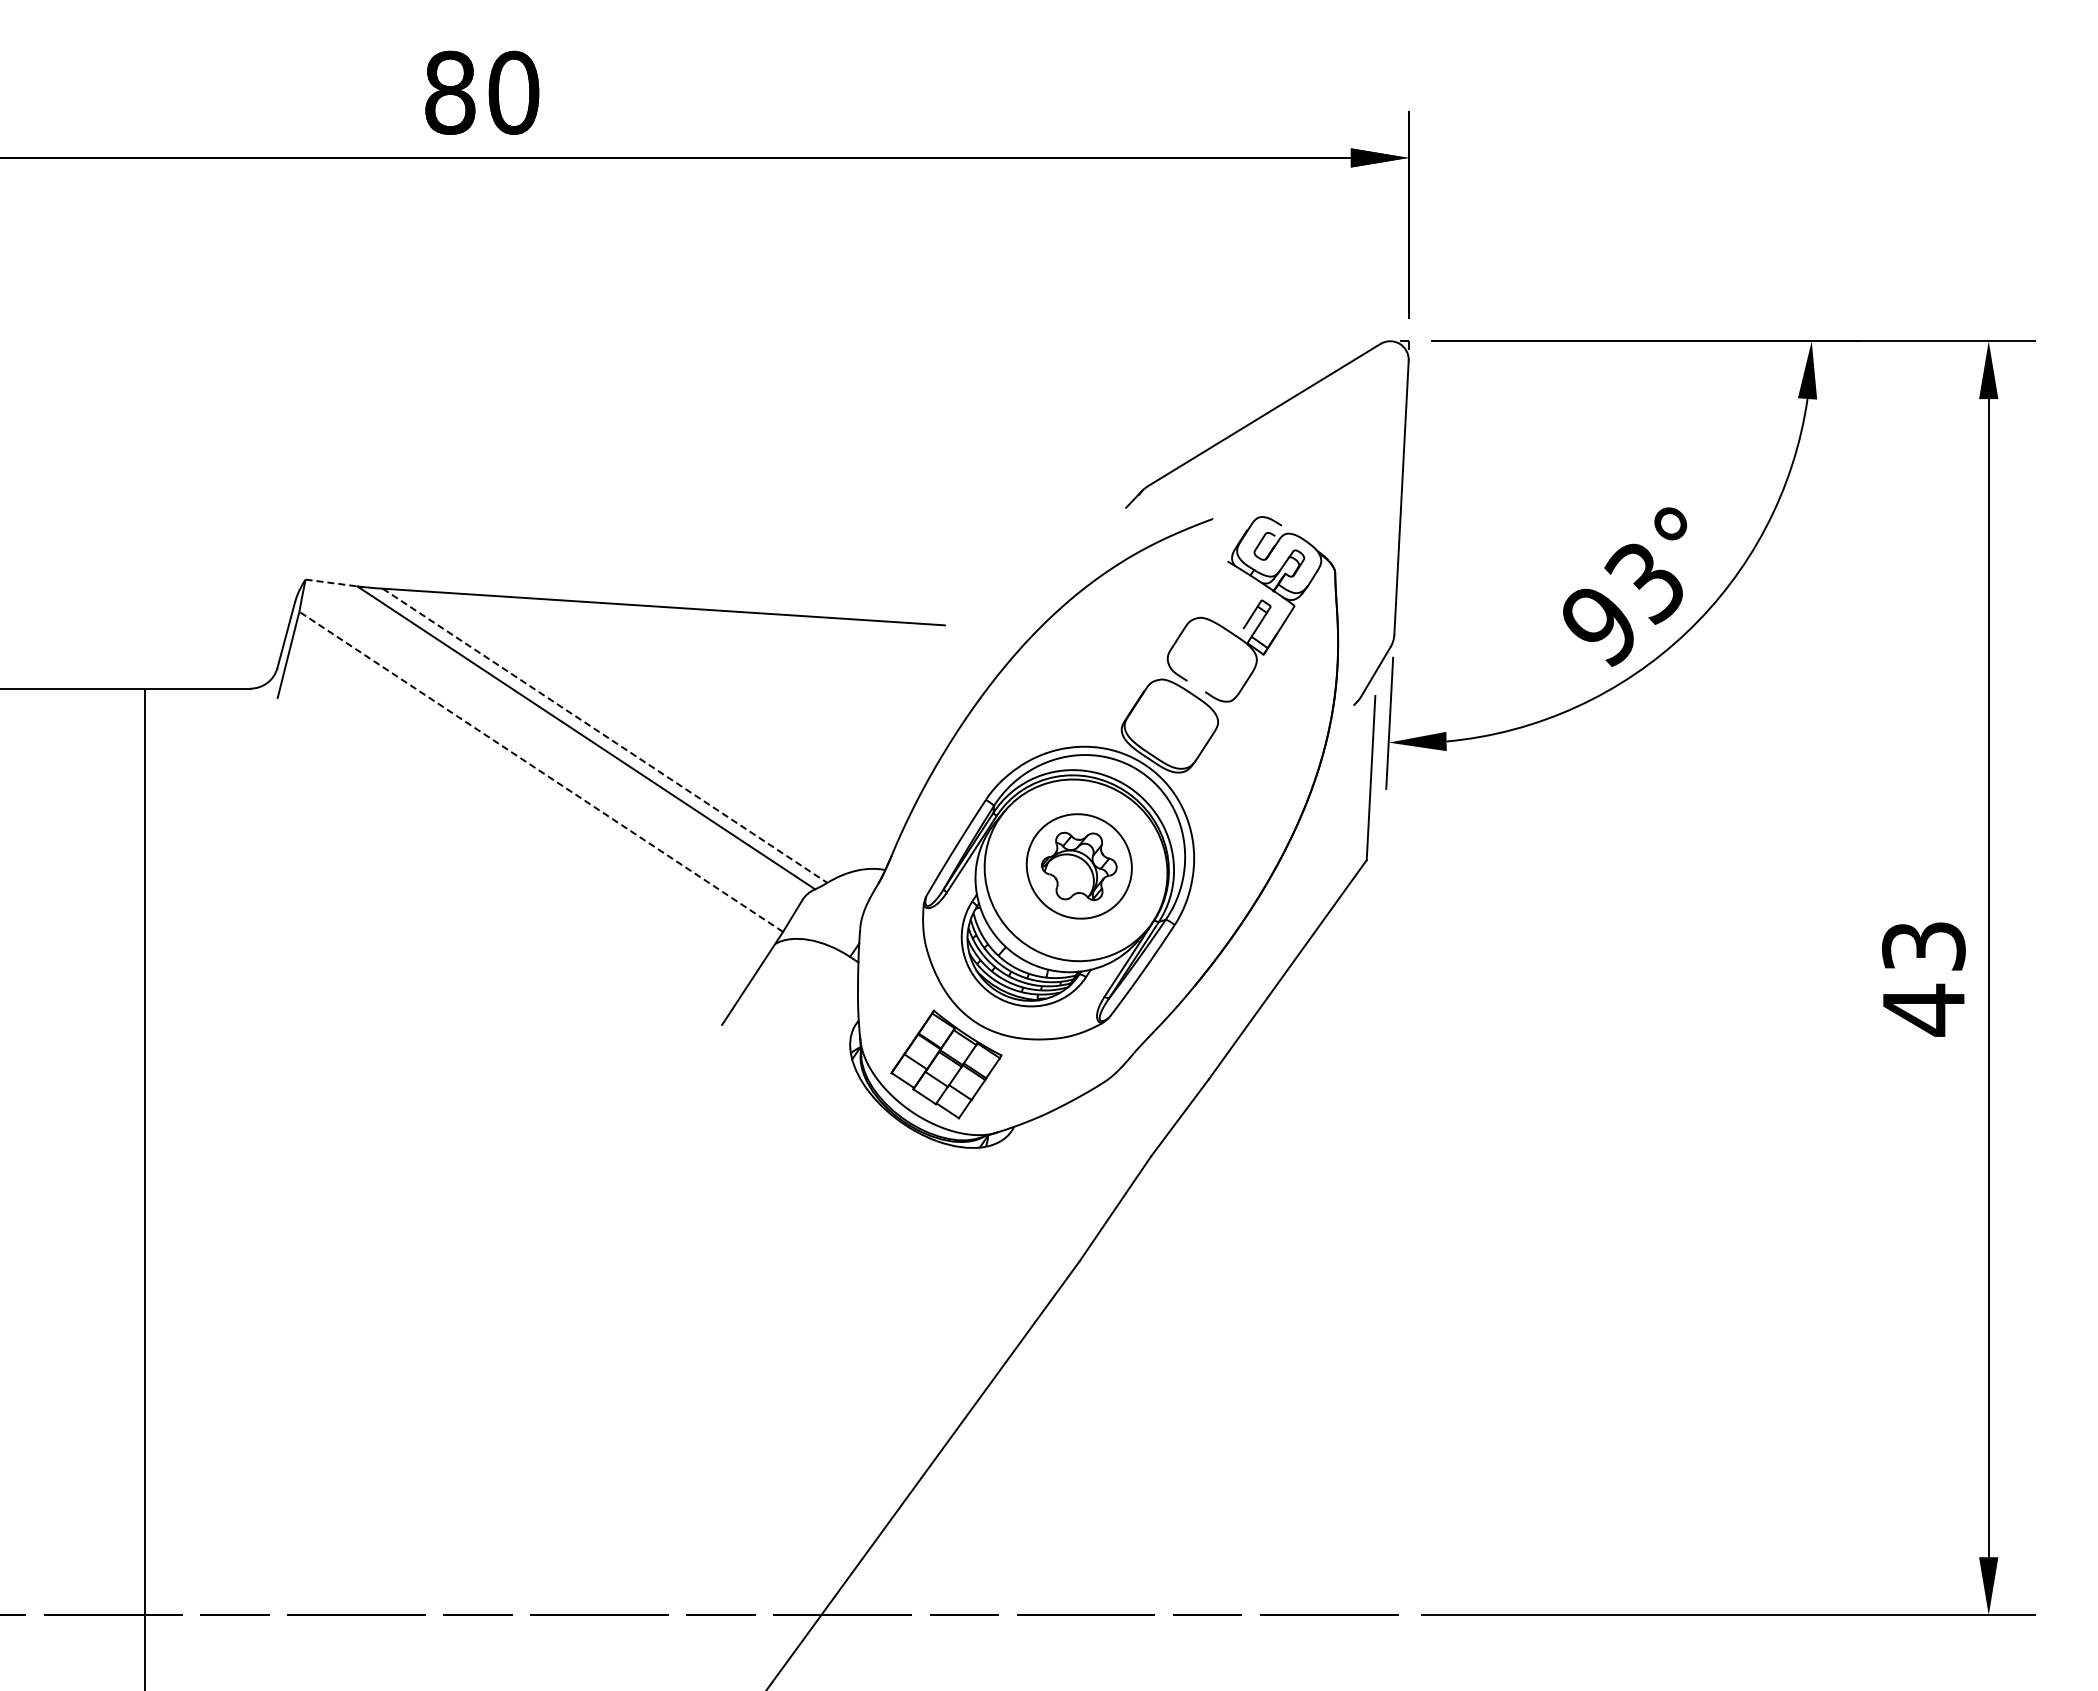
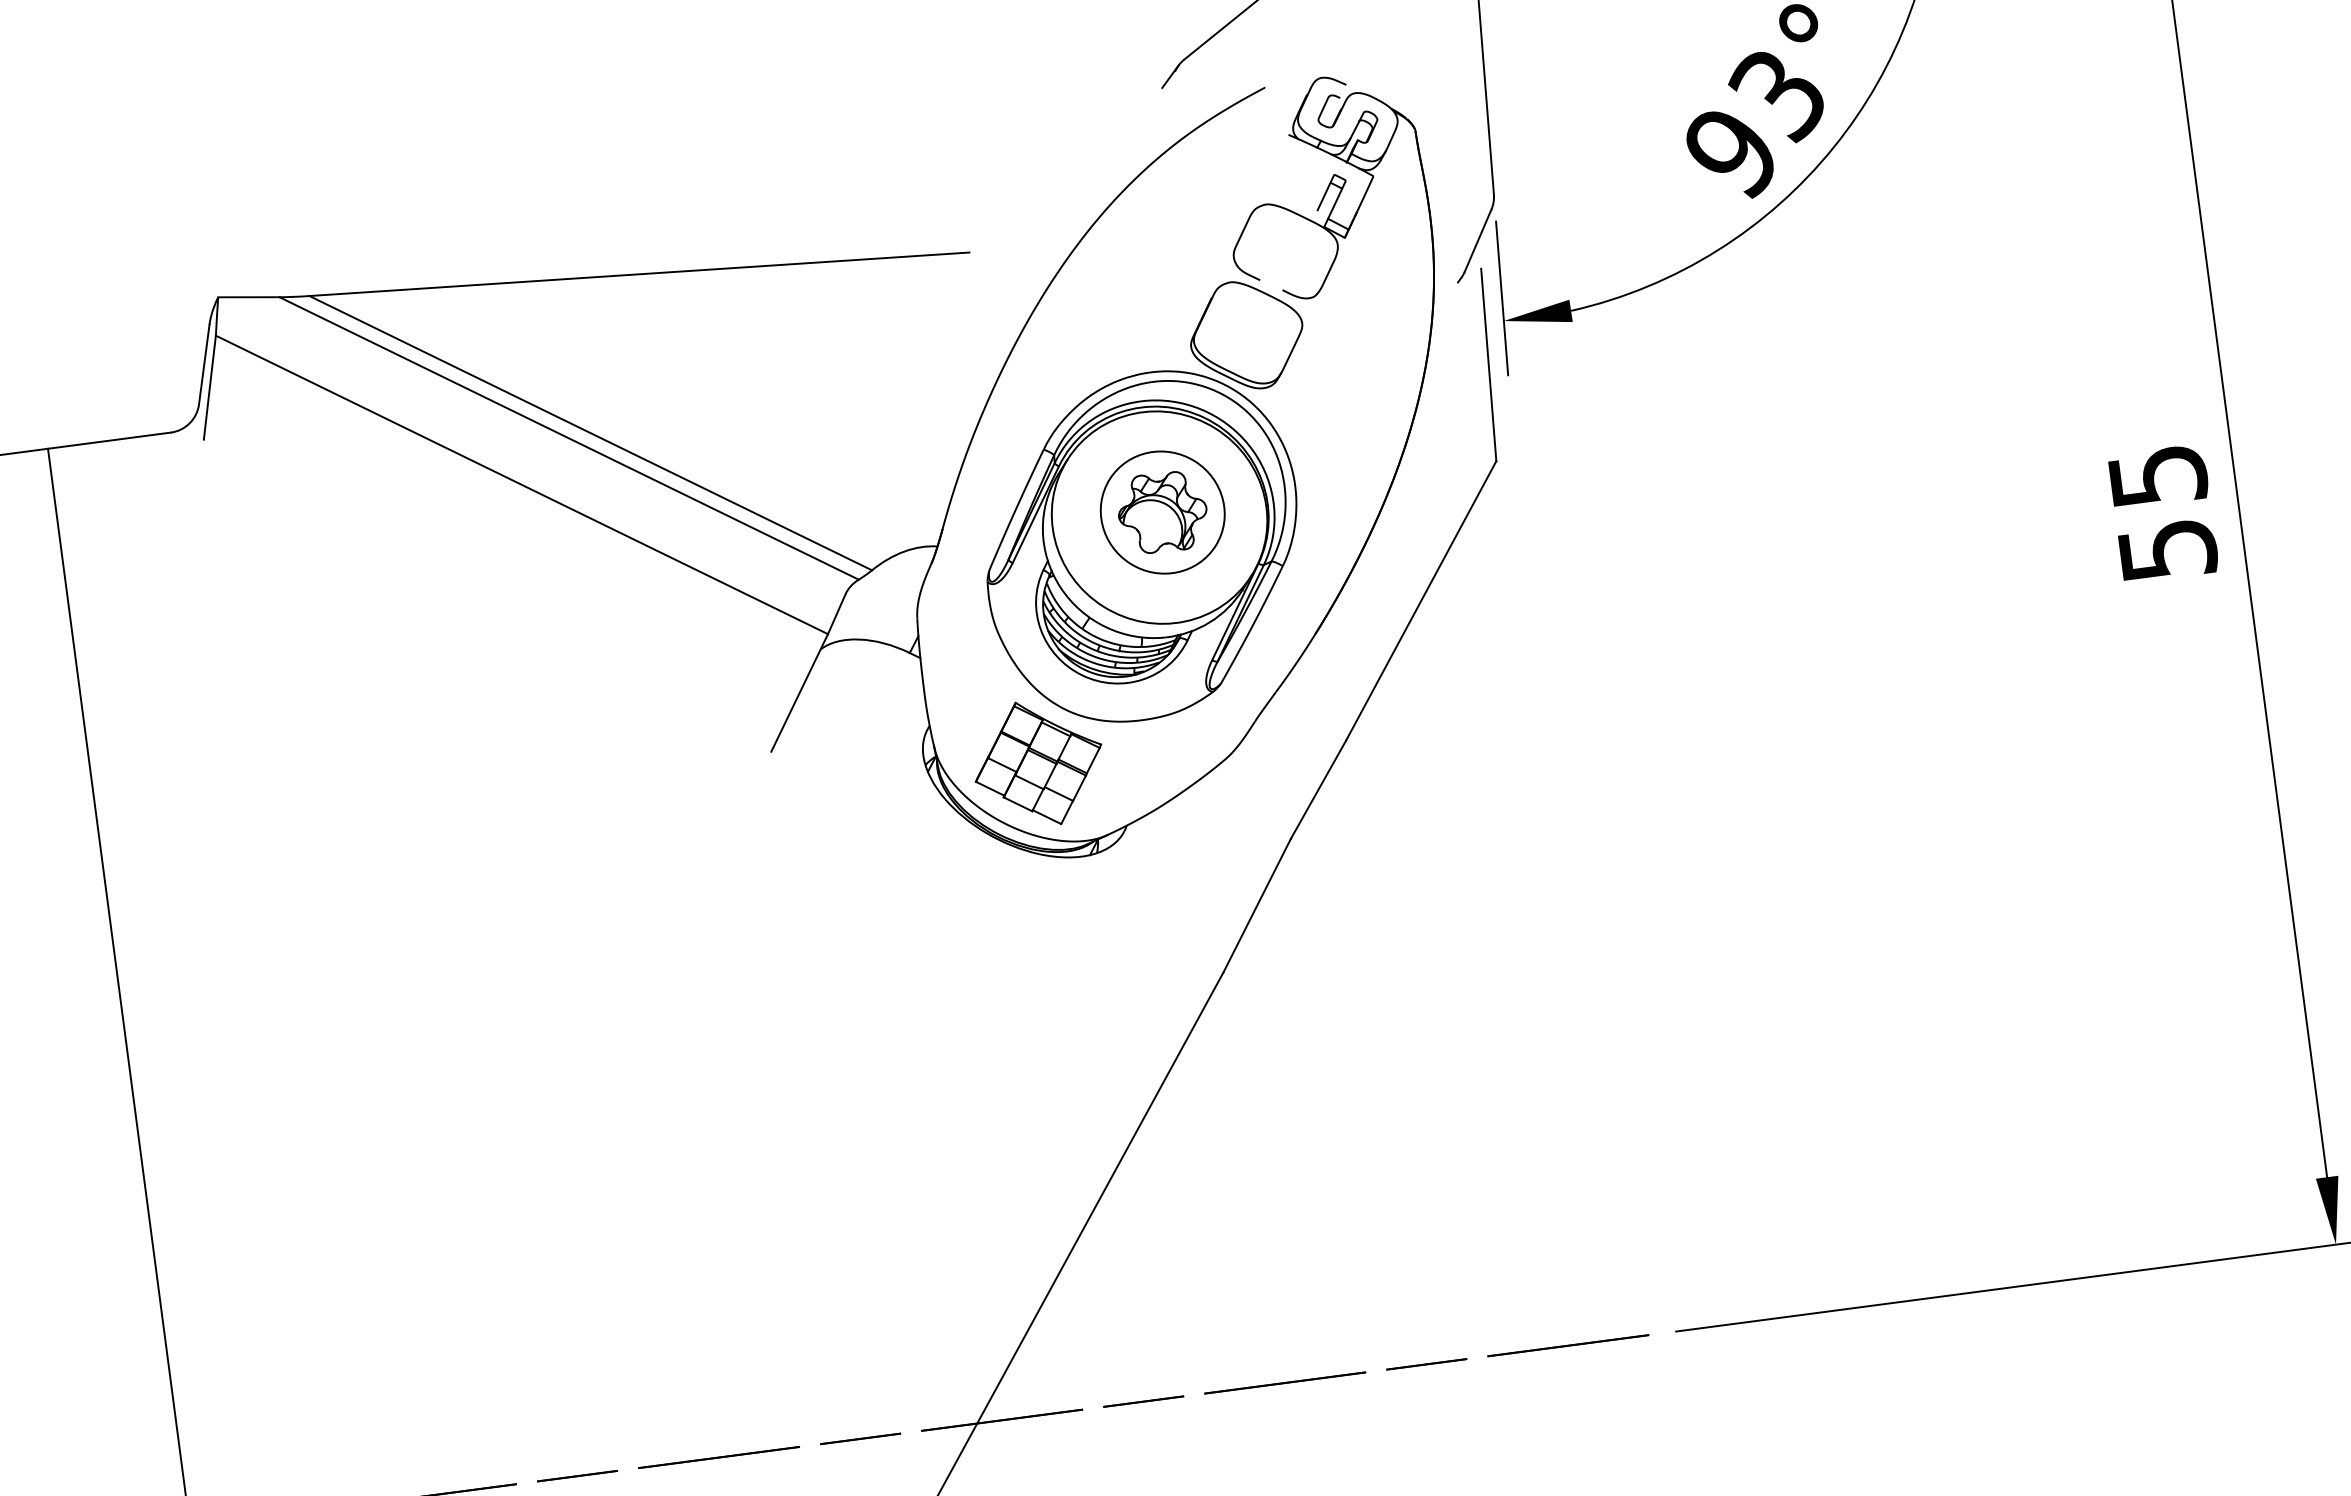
line: (331, 583) -> (248, 297), dashed -> solid
line: (605, 735) -> (591, 432), dashed -> solid
line: (540, 771) -> (521, 484), dashed -> solid
text: (1923, 979) -> (2162, 514), 43 -> 55

